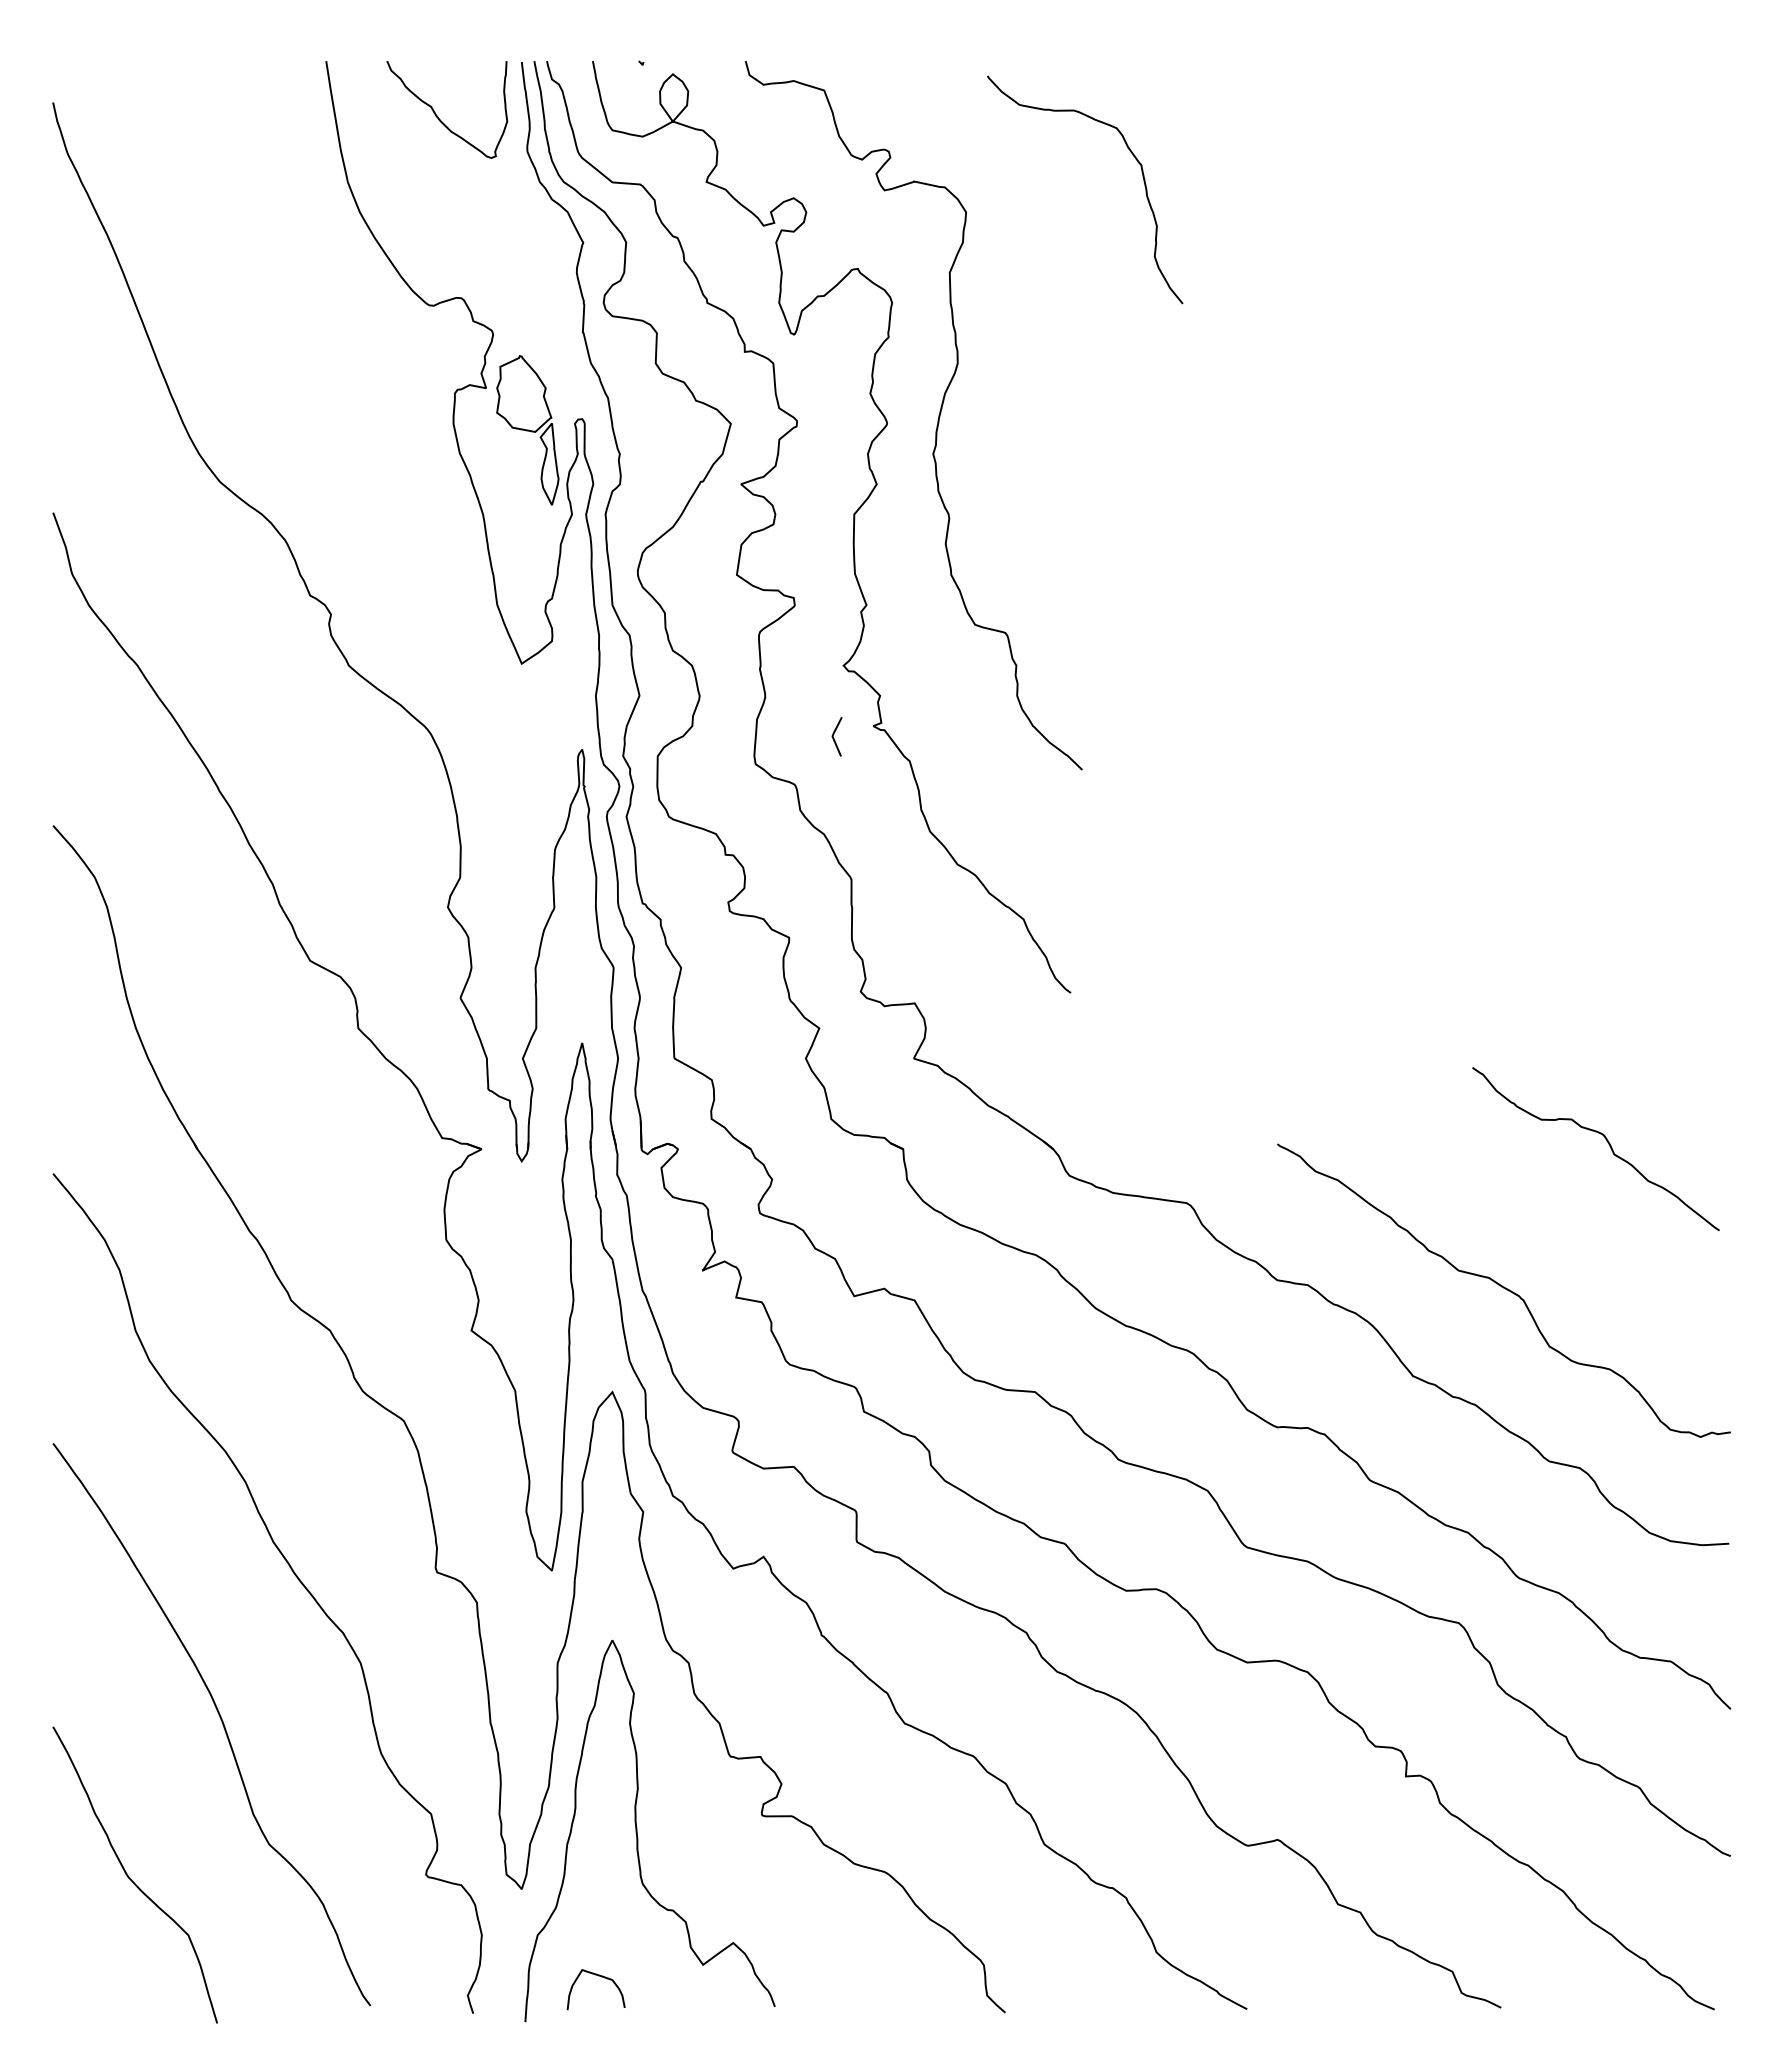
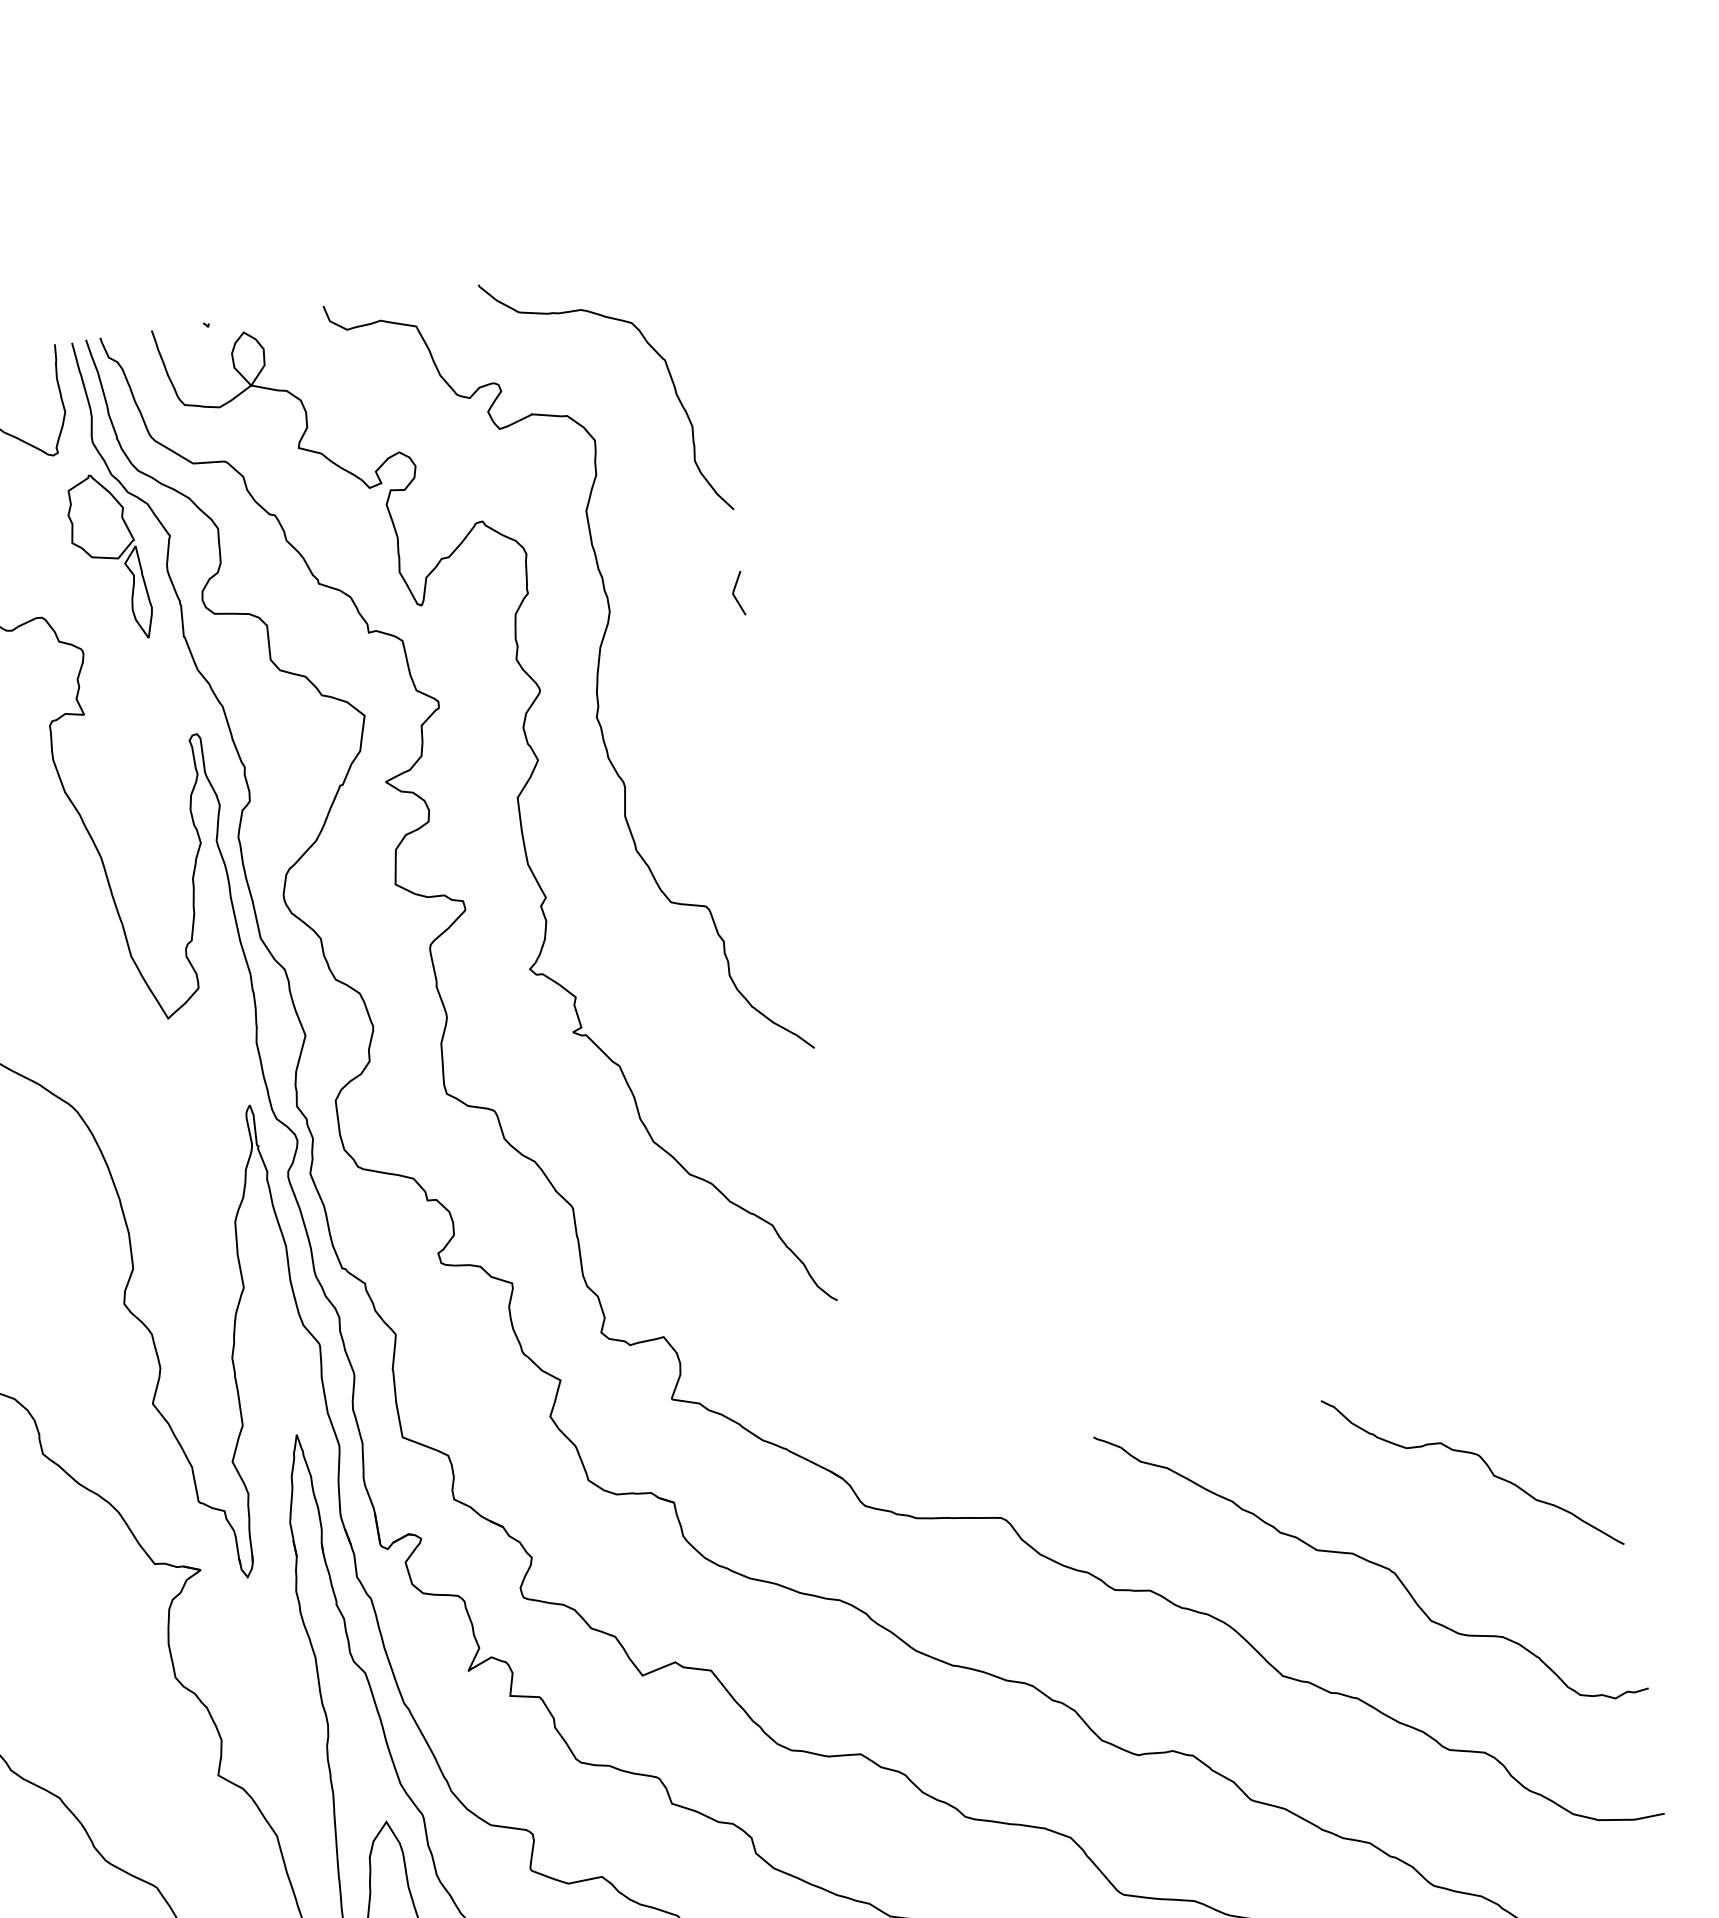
curve: (1132, 155) -> (653, 351), moved
part: (527, 430) -> (109, 558), moved
line: (834, 734) -> (734, 591), moved
curve: (1606, 1141) -> (1483, 1462), moved

